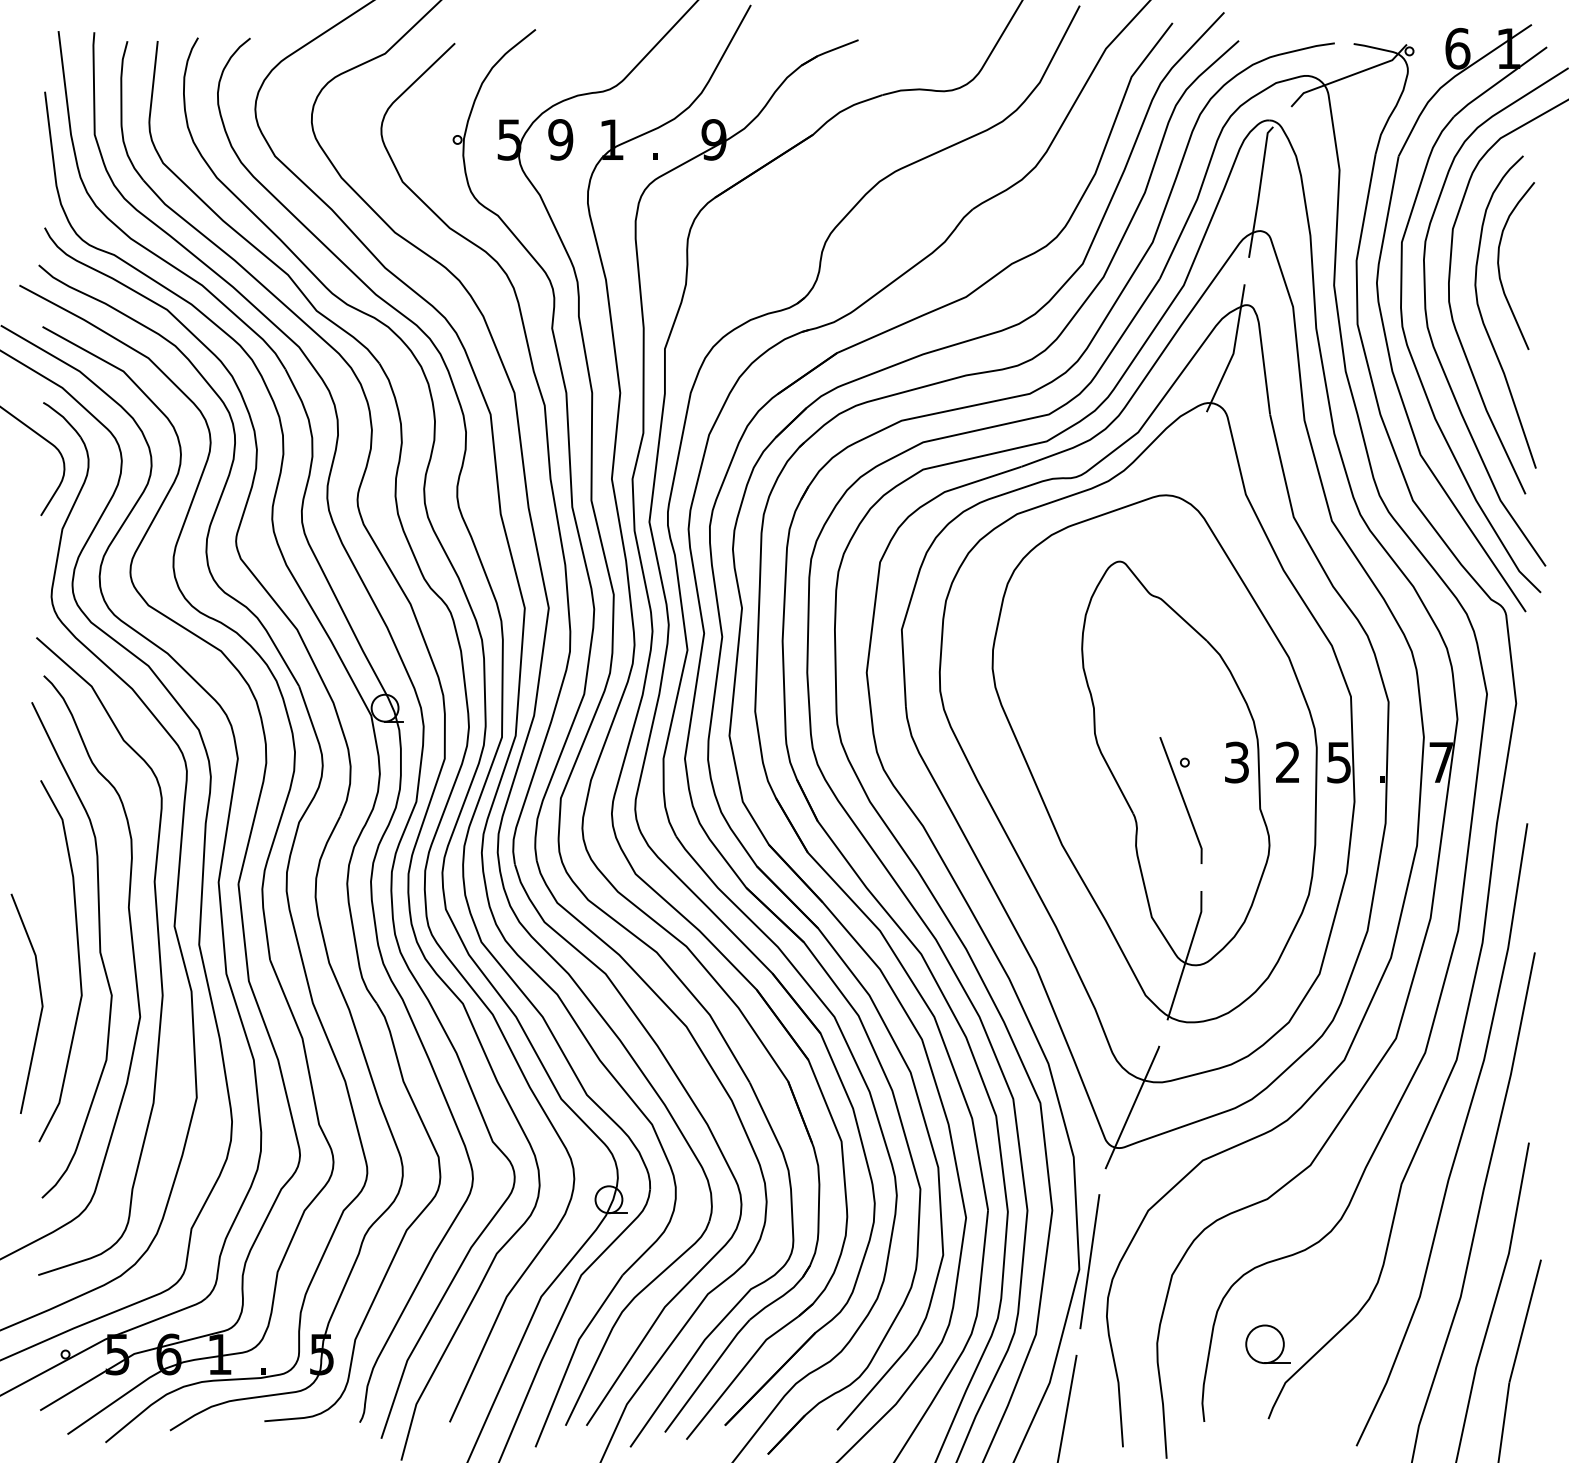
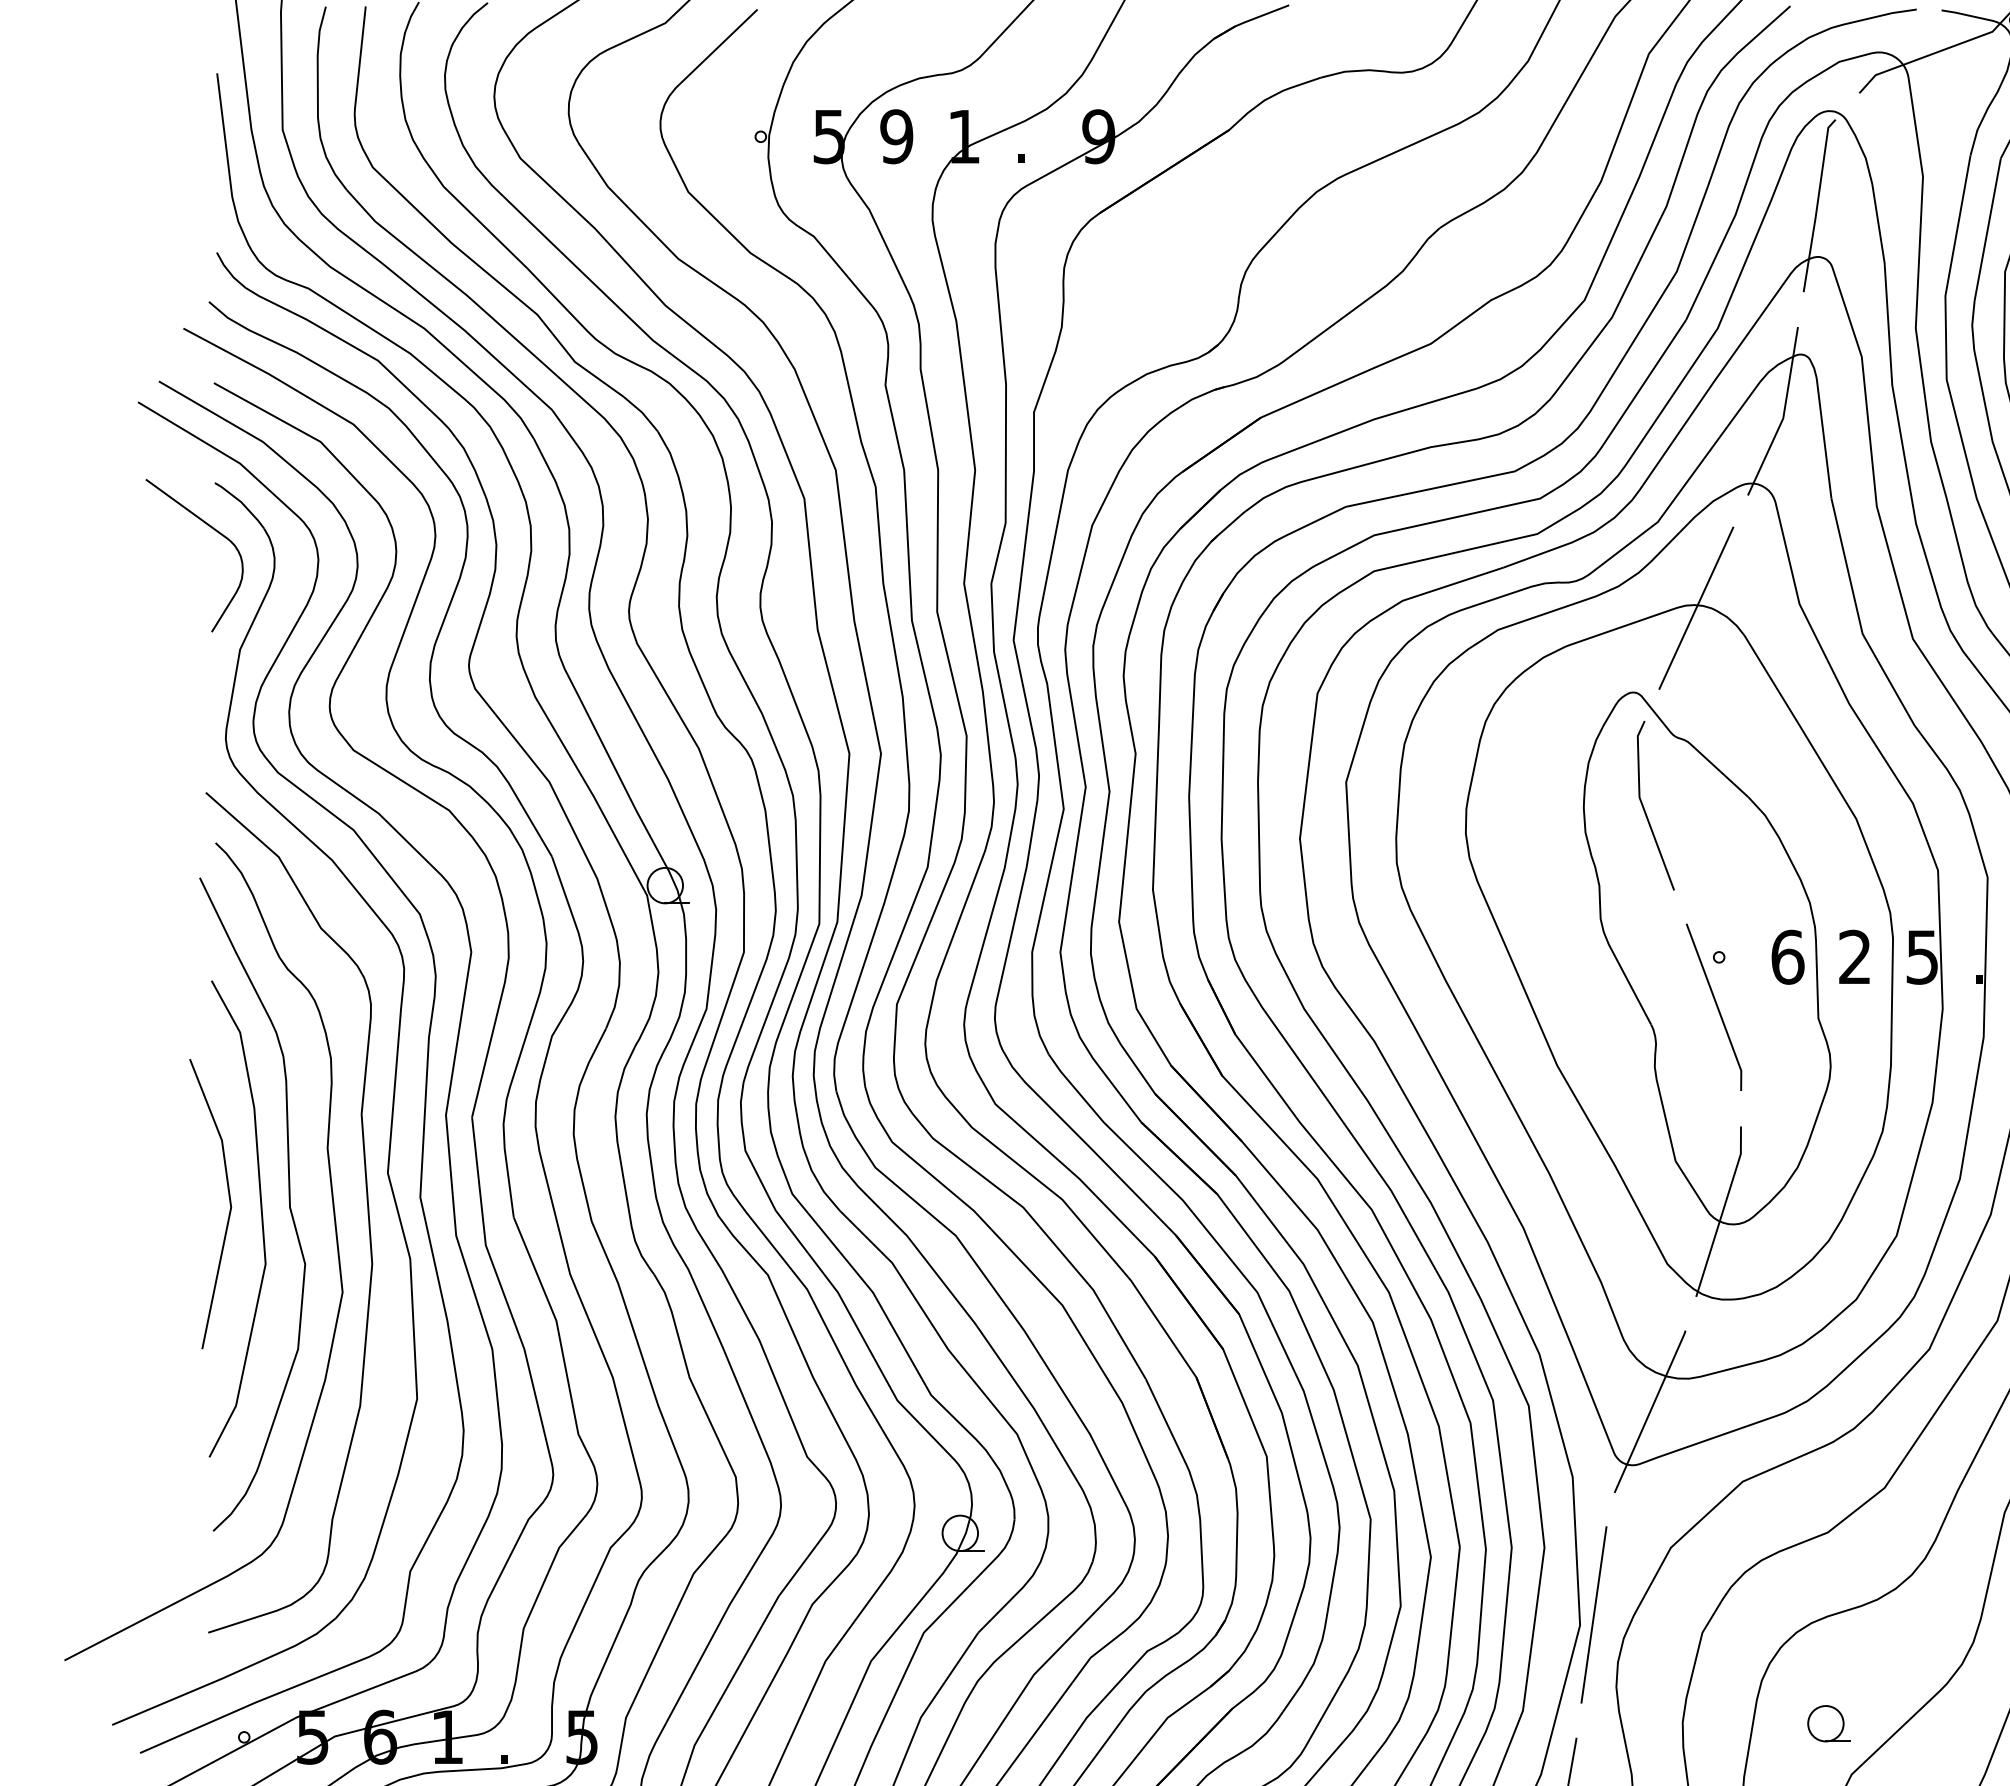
line: (1167, 497) -> (1696, 607), added
line: (1128, 648) -> (1644, 806), added
text: (1236, 762) -> (1787, 957), 3 -> 6
line: (40, 999) -> (228, 1198), moved
part: (1267, 1343) -> (1828, 1722), size x0.71

